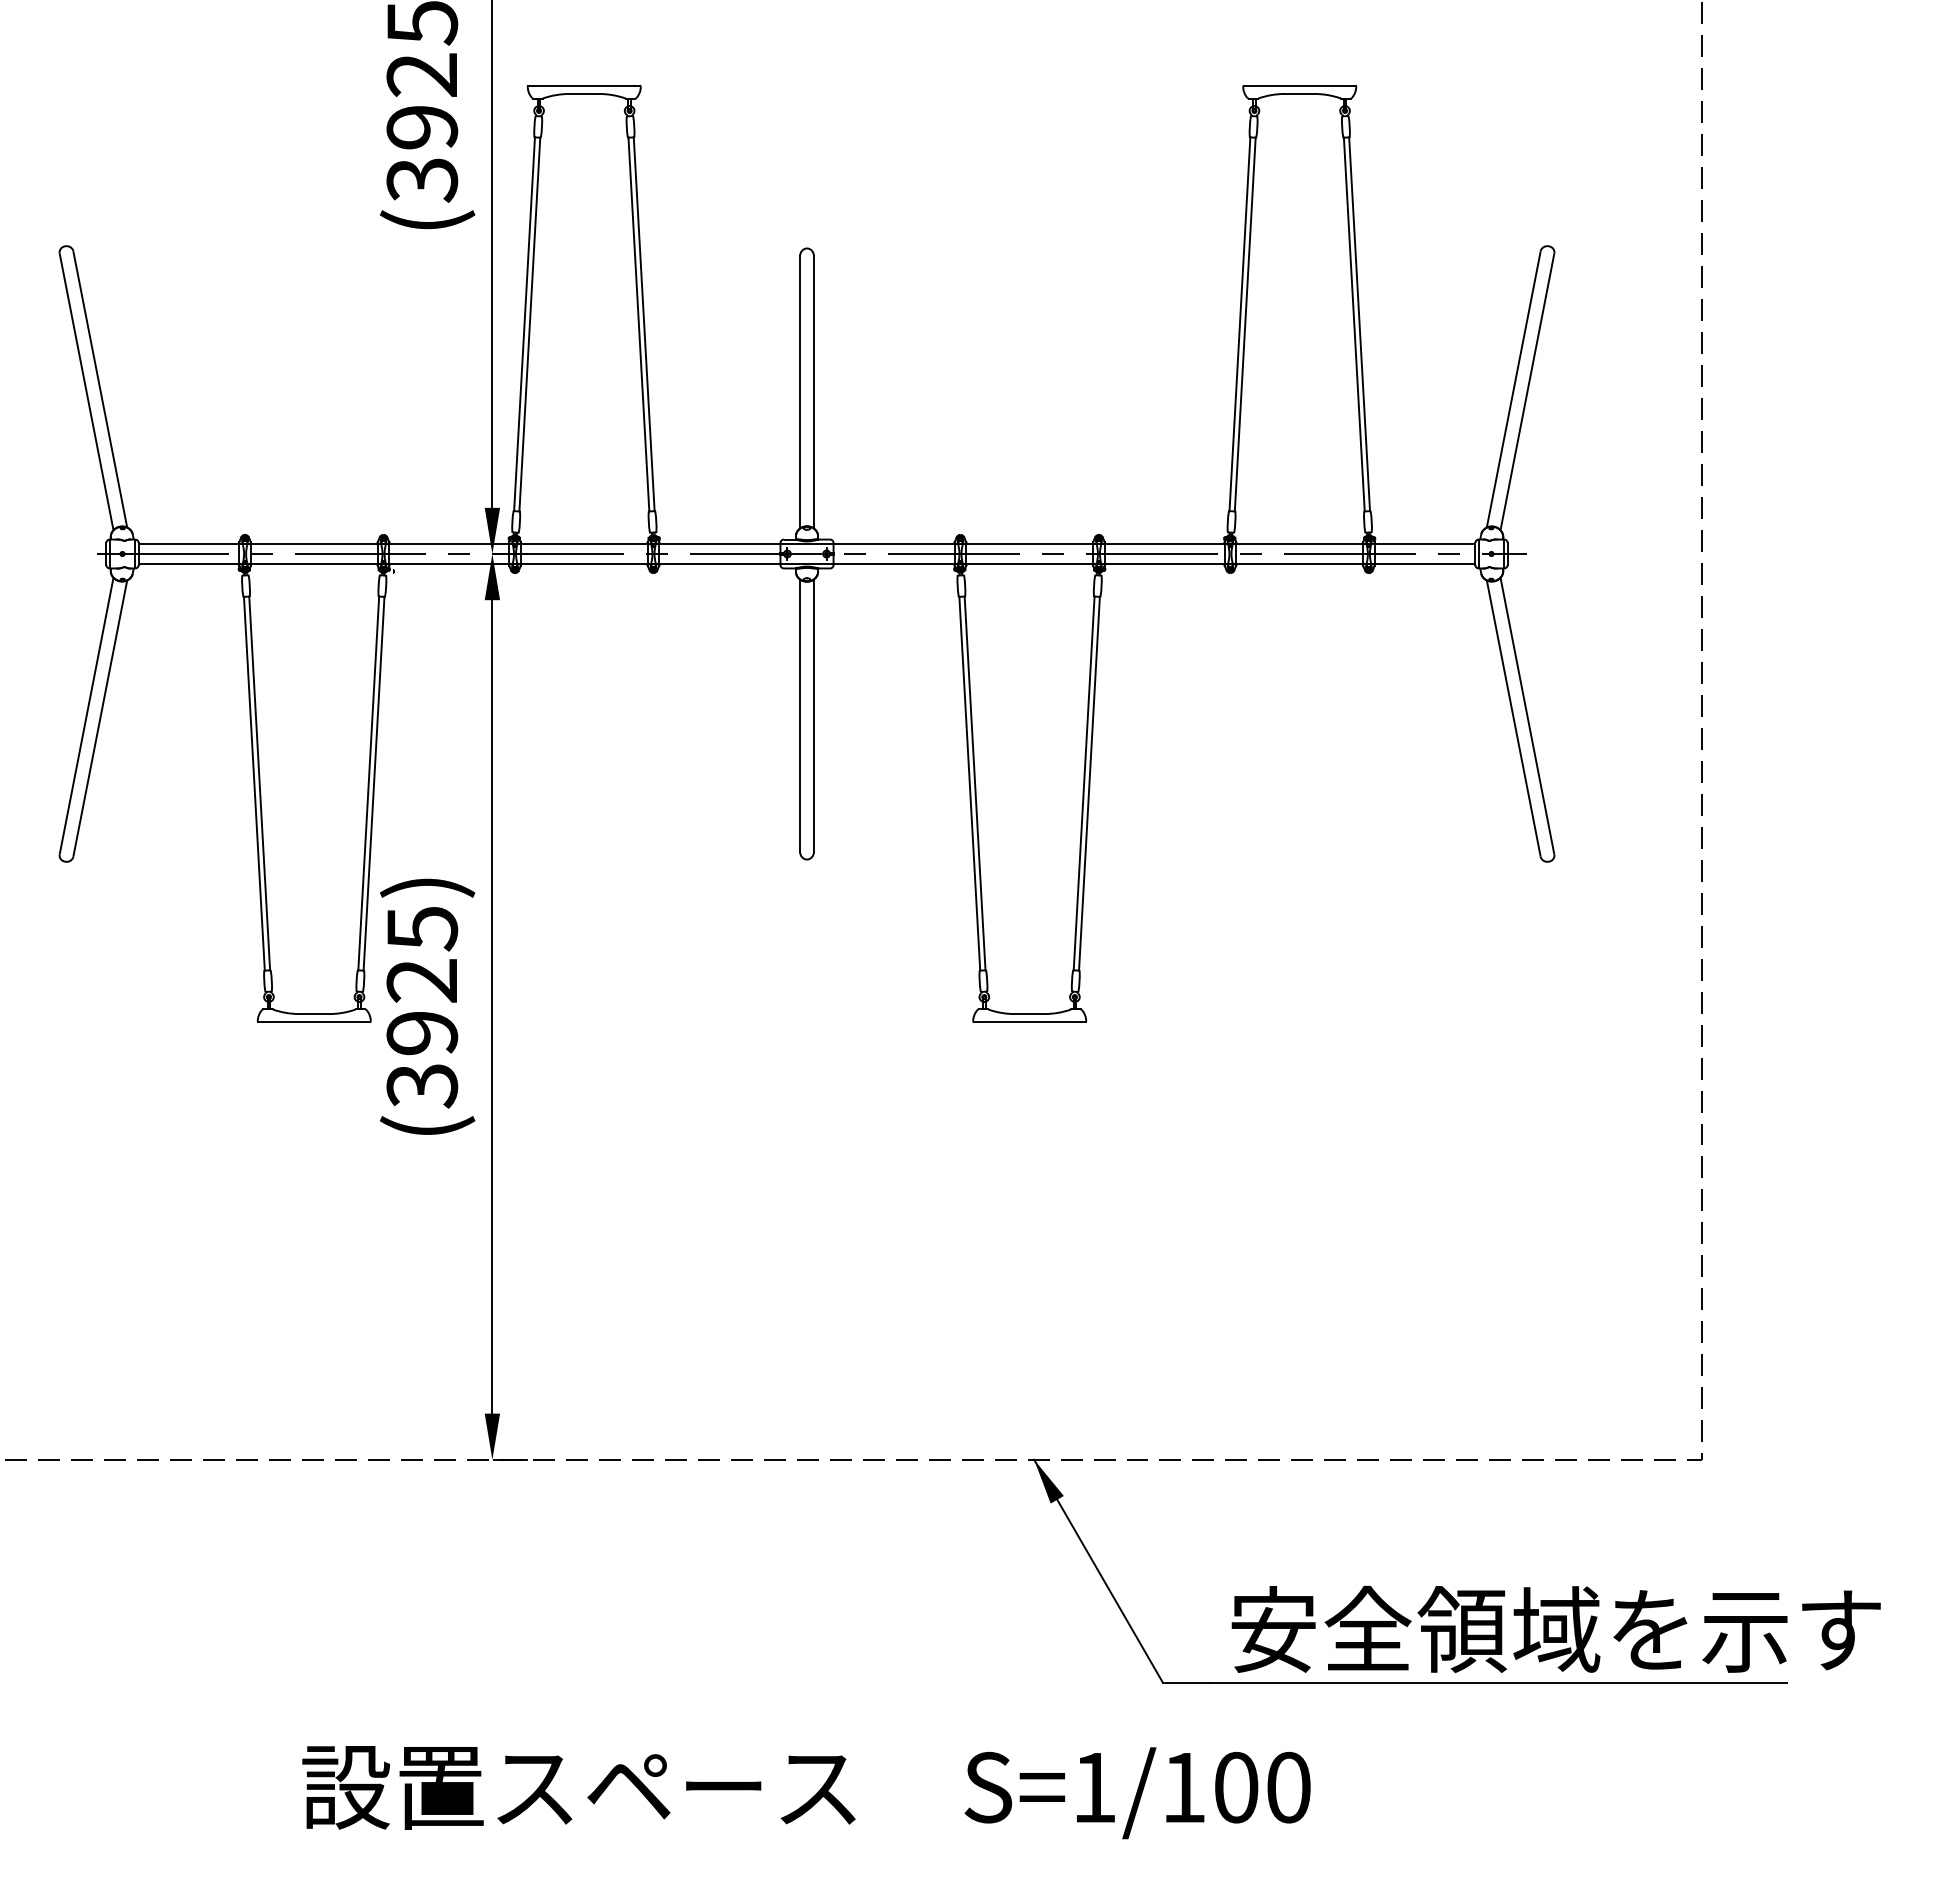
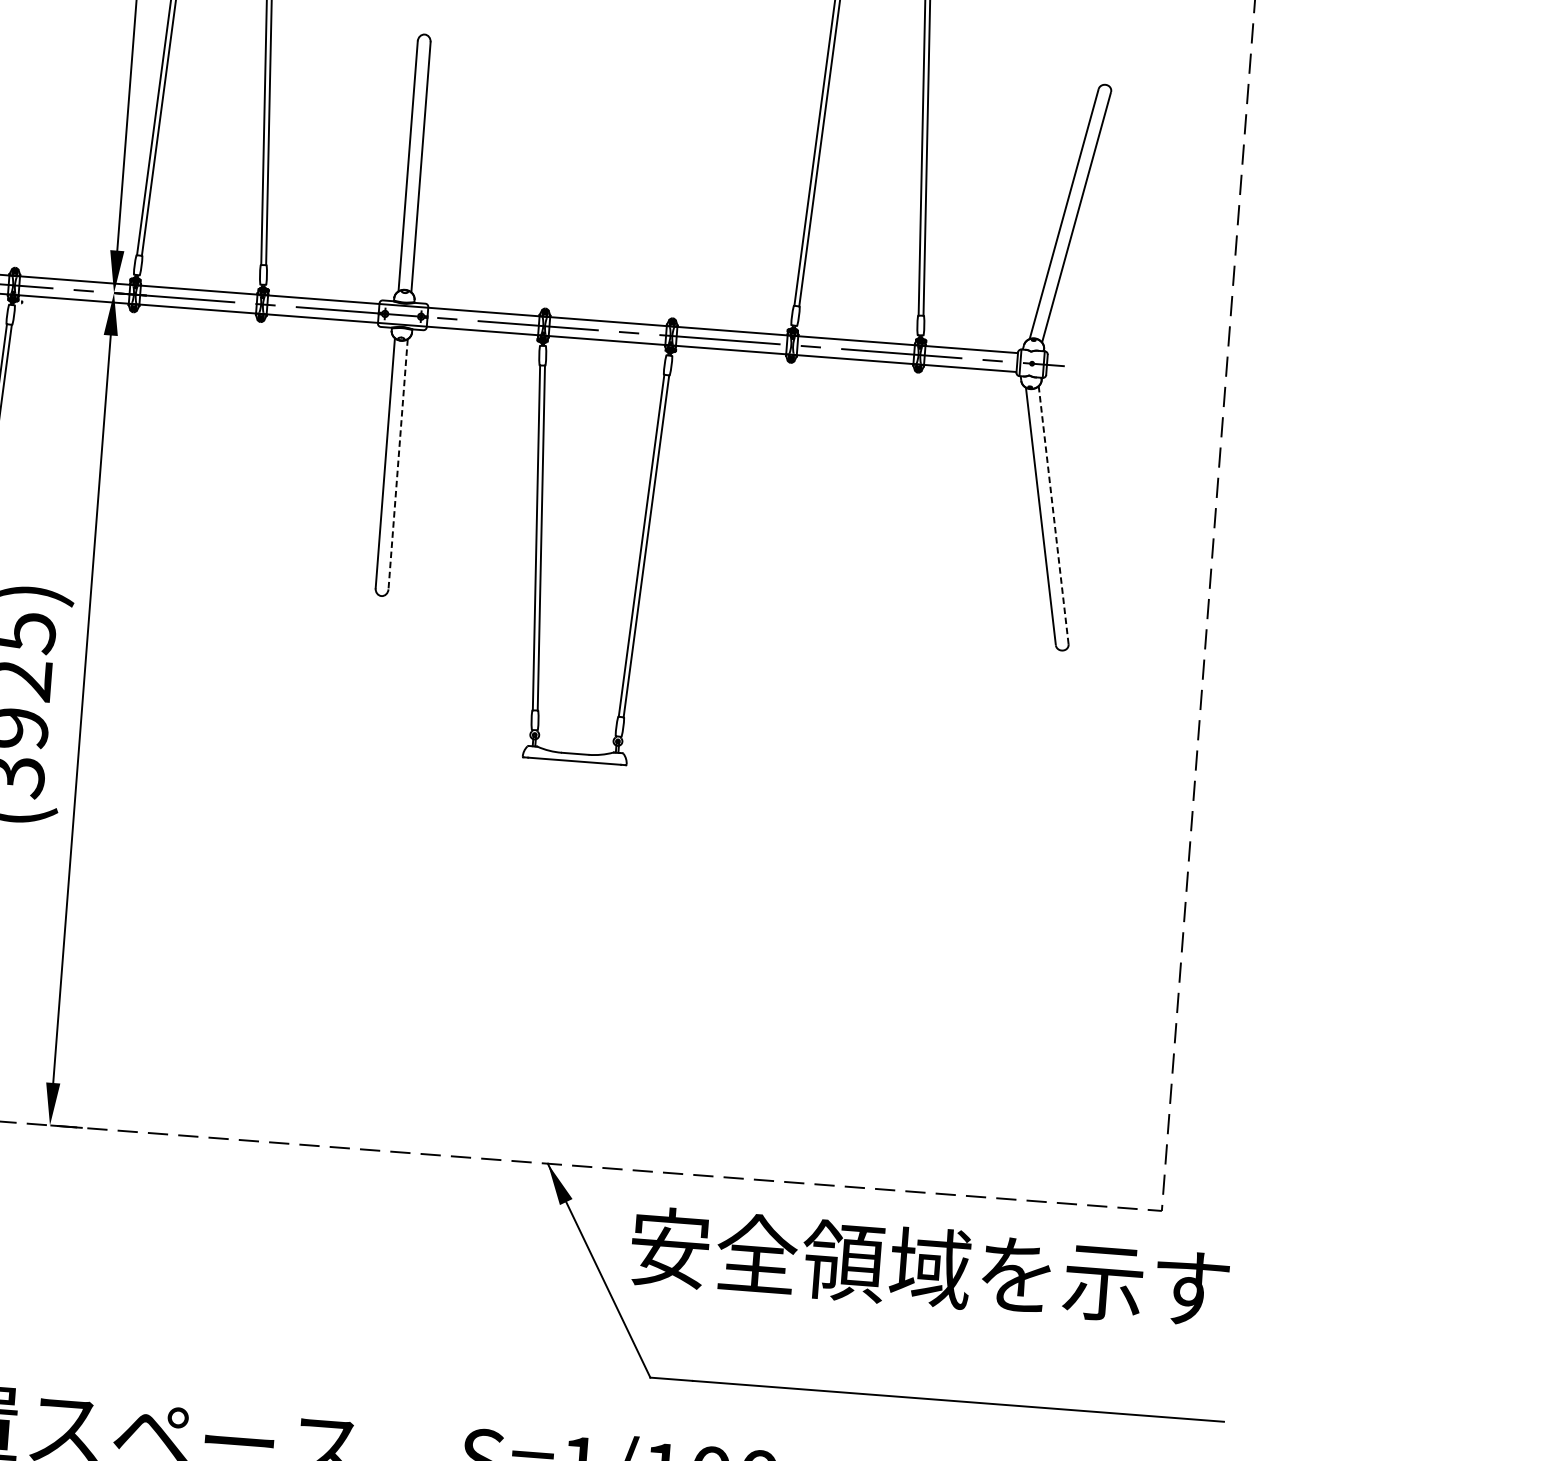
line: (814, 716) -> (398, 465), solid -> dashed
line: (1527, 716) -> (1053, 515), solid -> dashed
text: (1555, 1629) -> (929, 1267), moved

